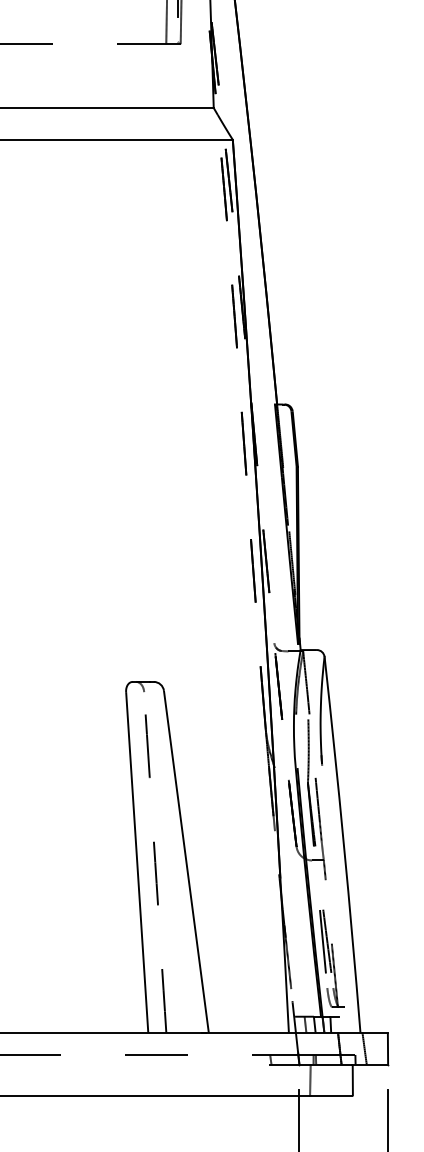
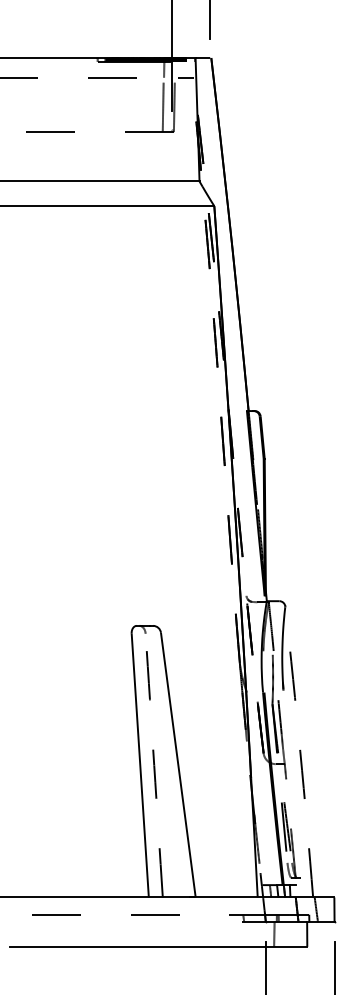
arc: (344, 844) -> (300, 751), solid -> dashed

